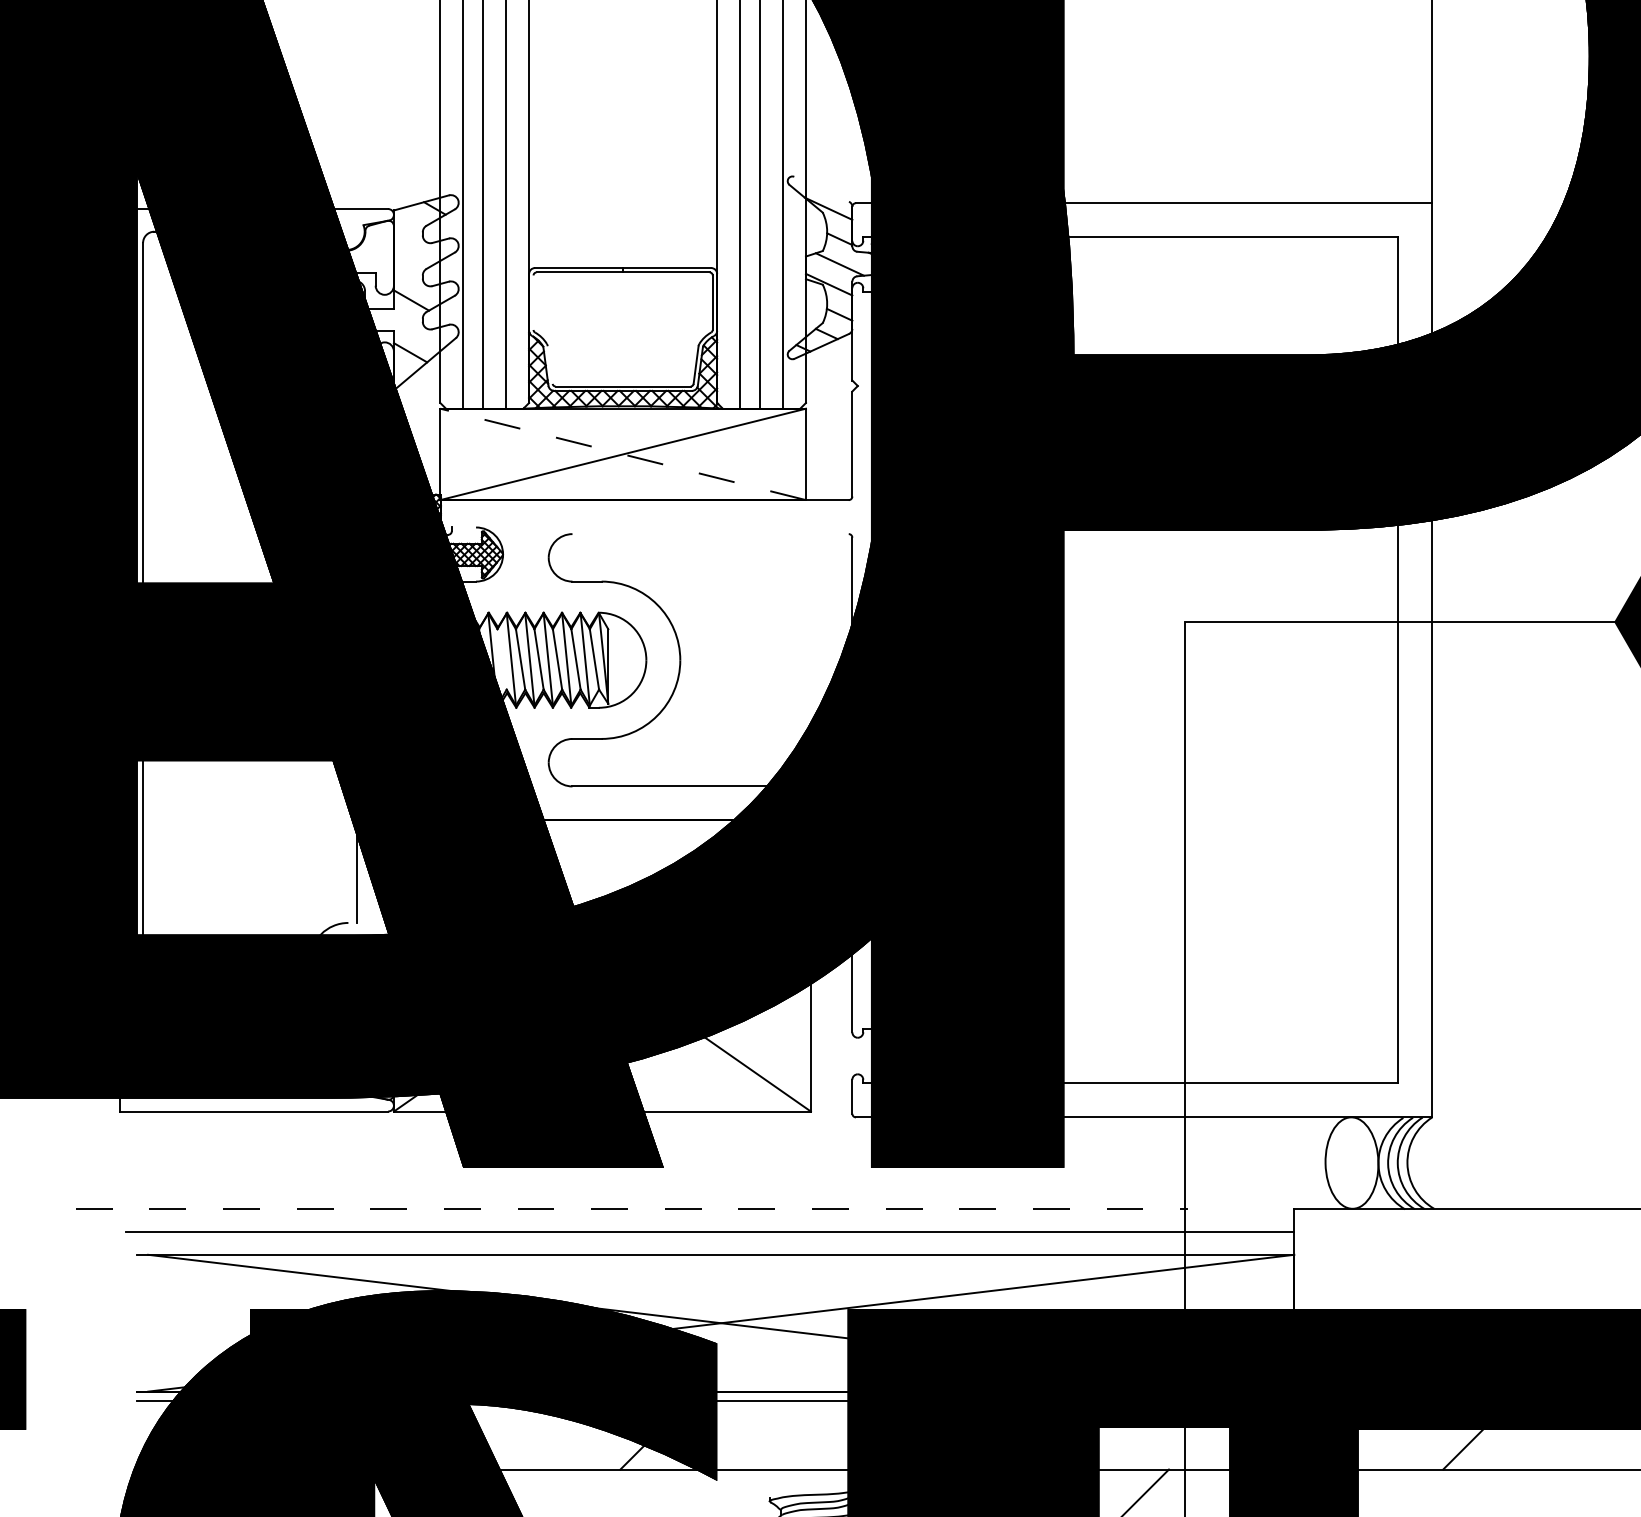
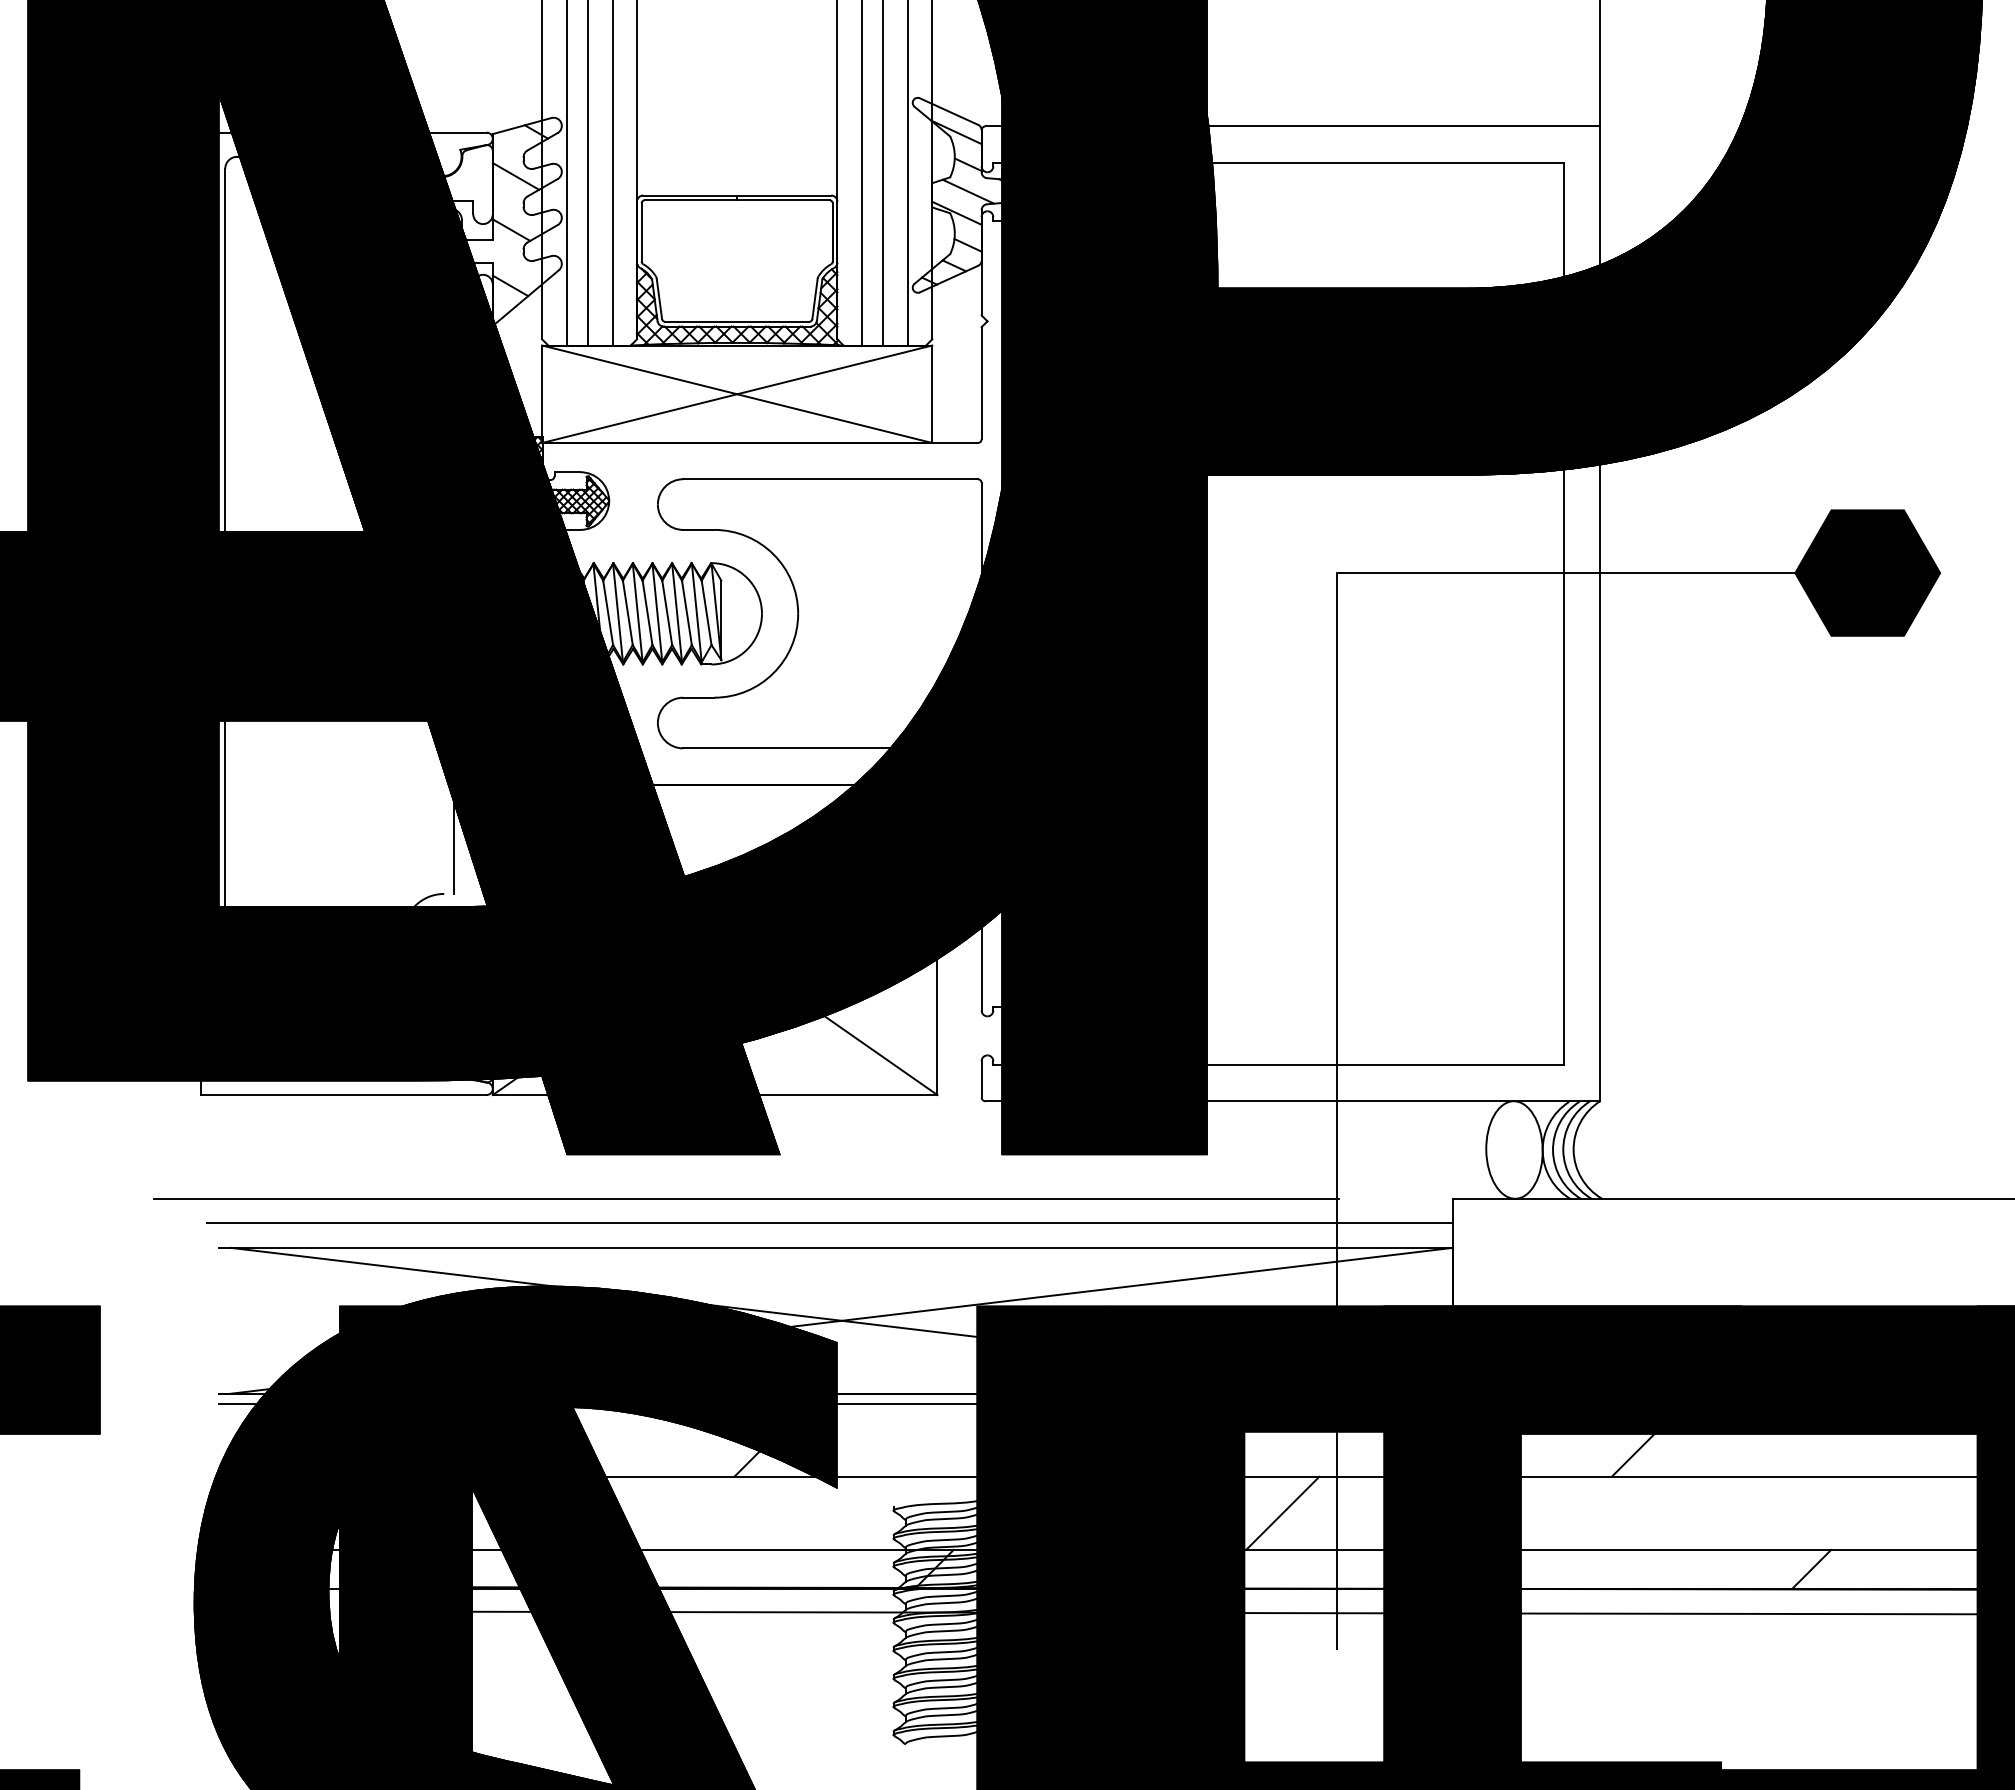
line: (821, 189) -> (948, 111), added
line: (415, 250) -> (515, 176), added
line: (533, 302) -> (641, 232), added
line: (550, 364) -> (659, 298), added
line: (623, 454) -> (737, 394), dashed -> solid
line: (464, 527) -> (567, 472), added
line: (710, 534) -> (830, 479), added
line: (502, 659) -> (608, 612), added
line: (631, 1208) -> (746, 1198), dashed -> solid

